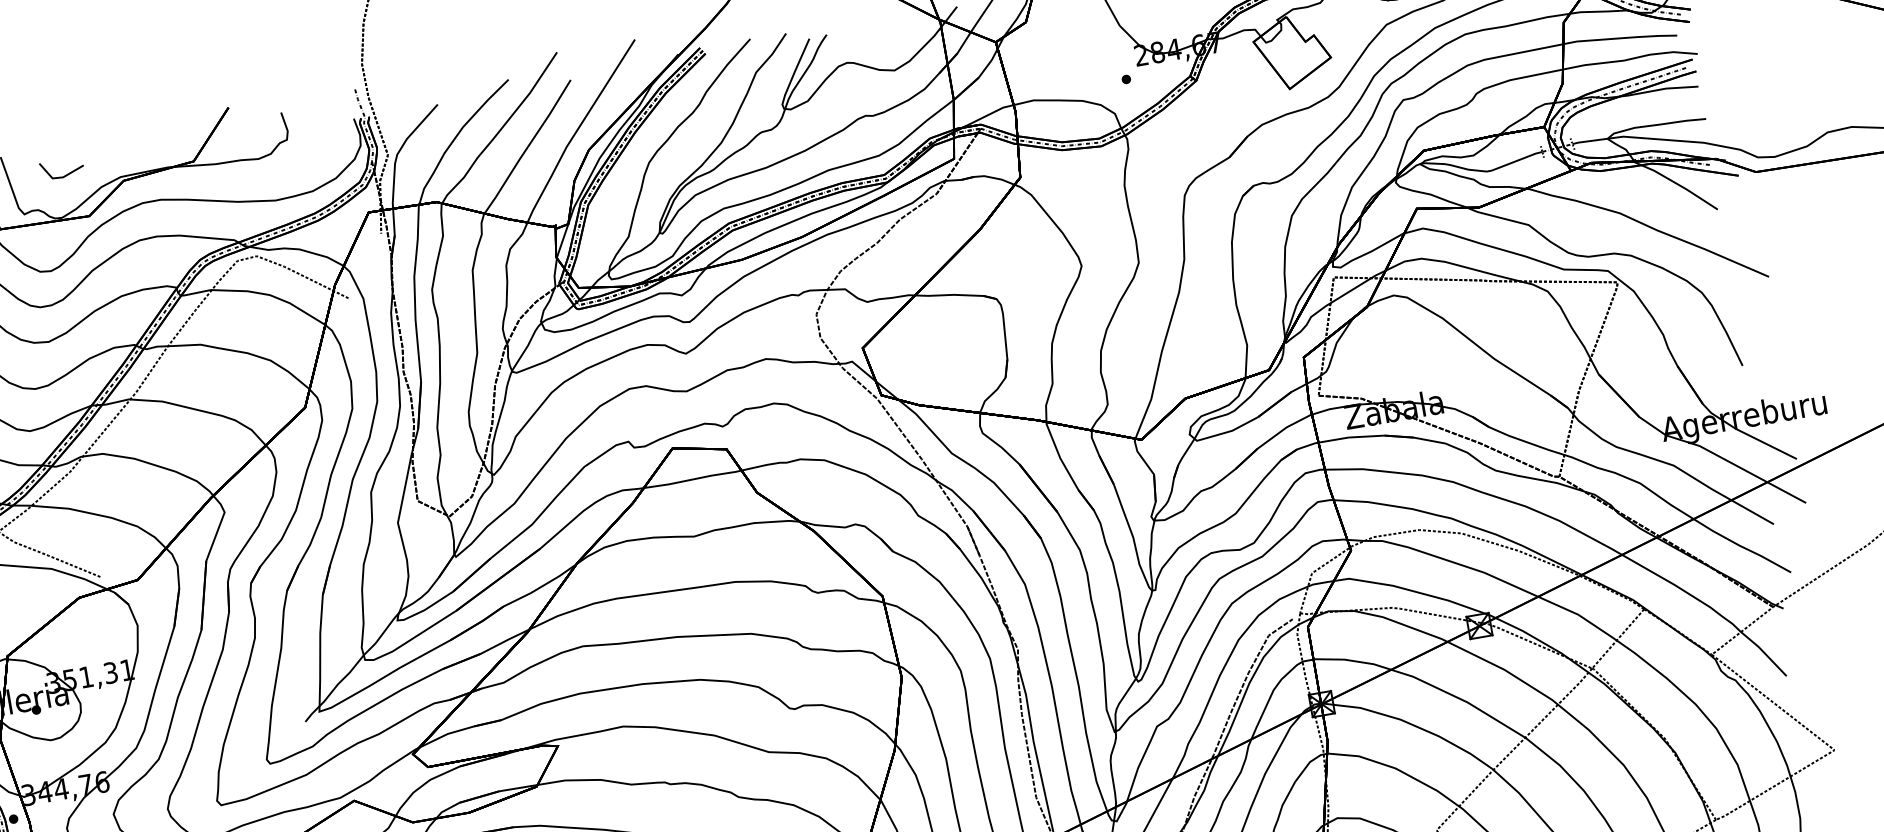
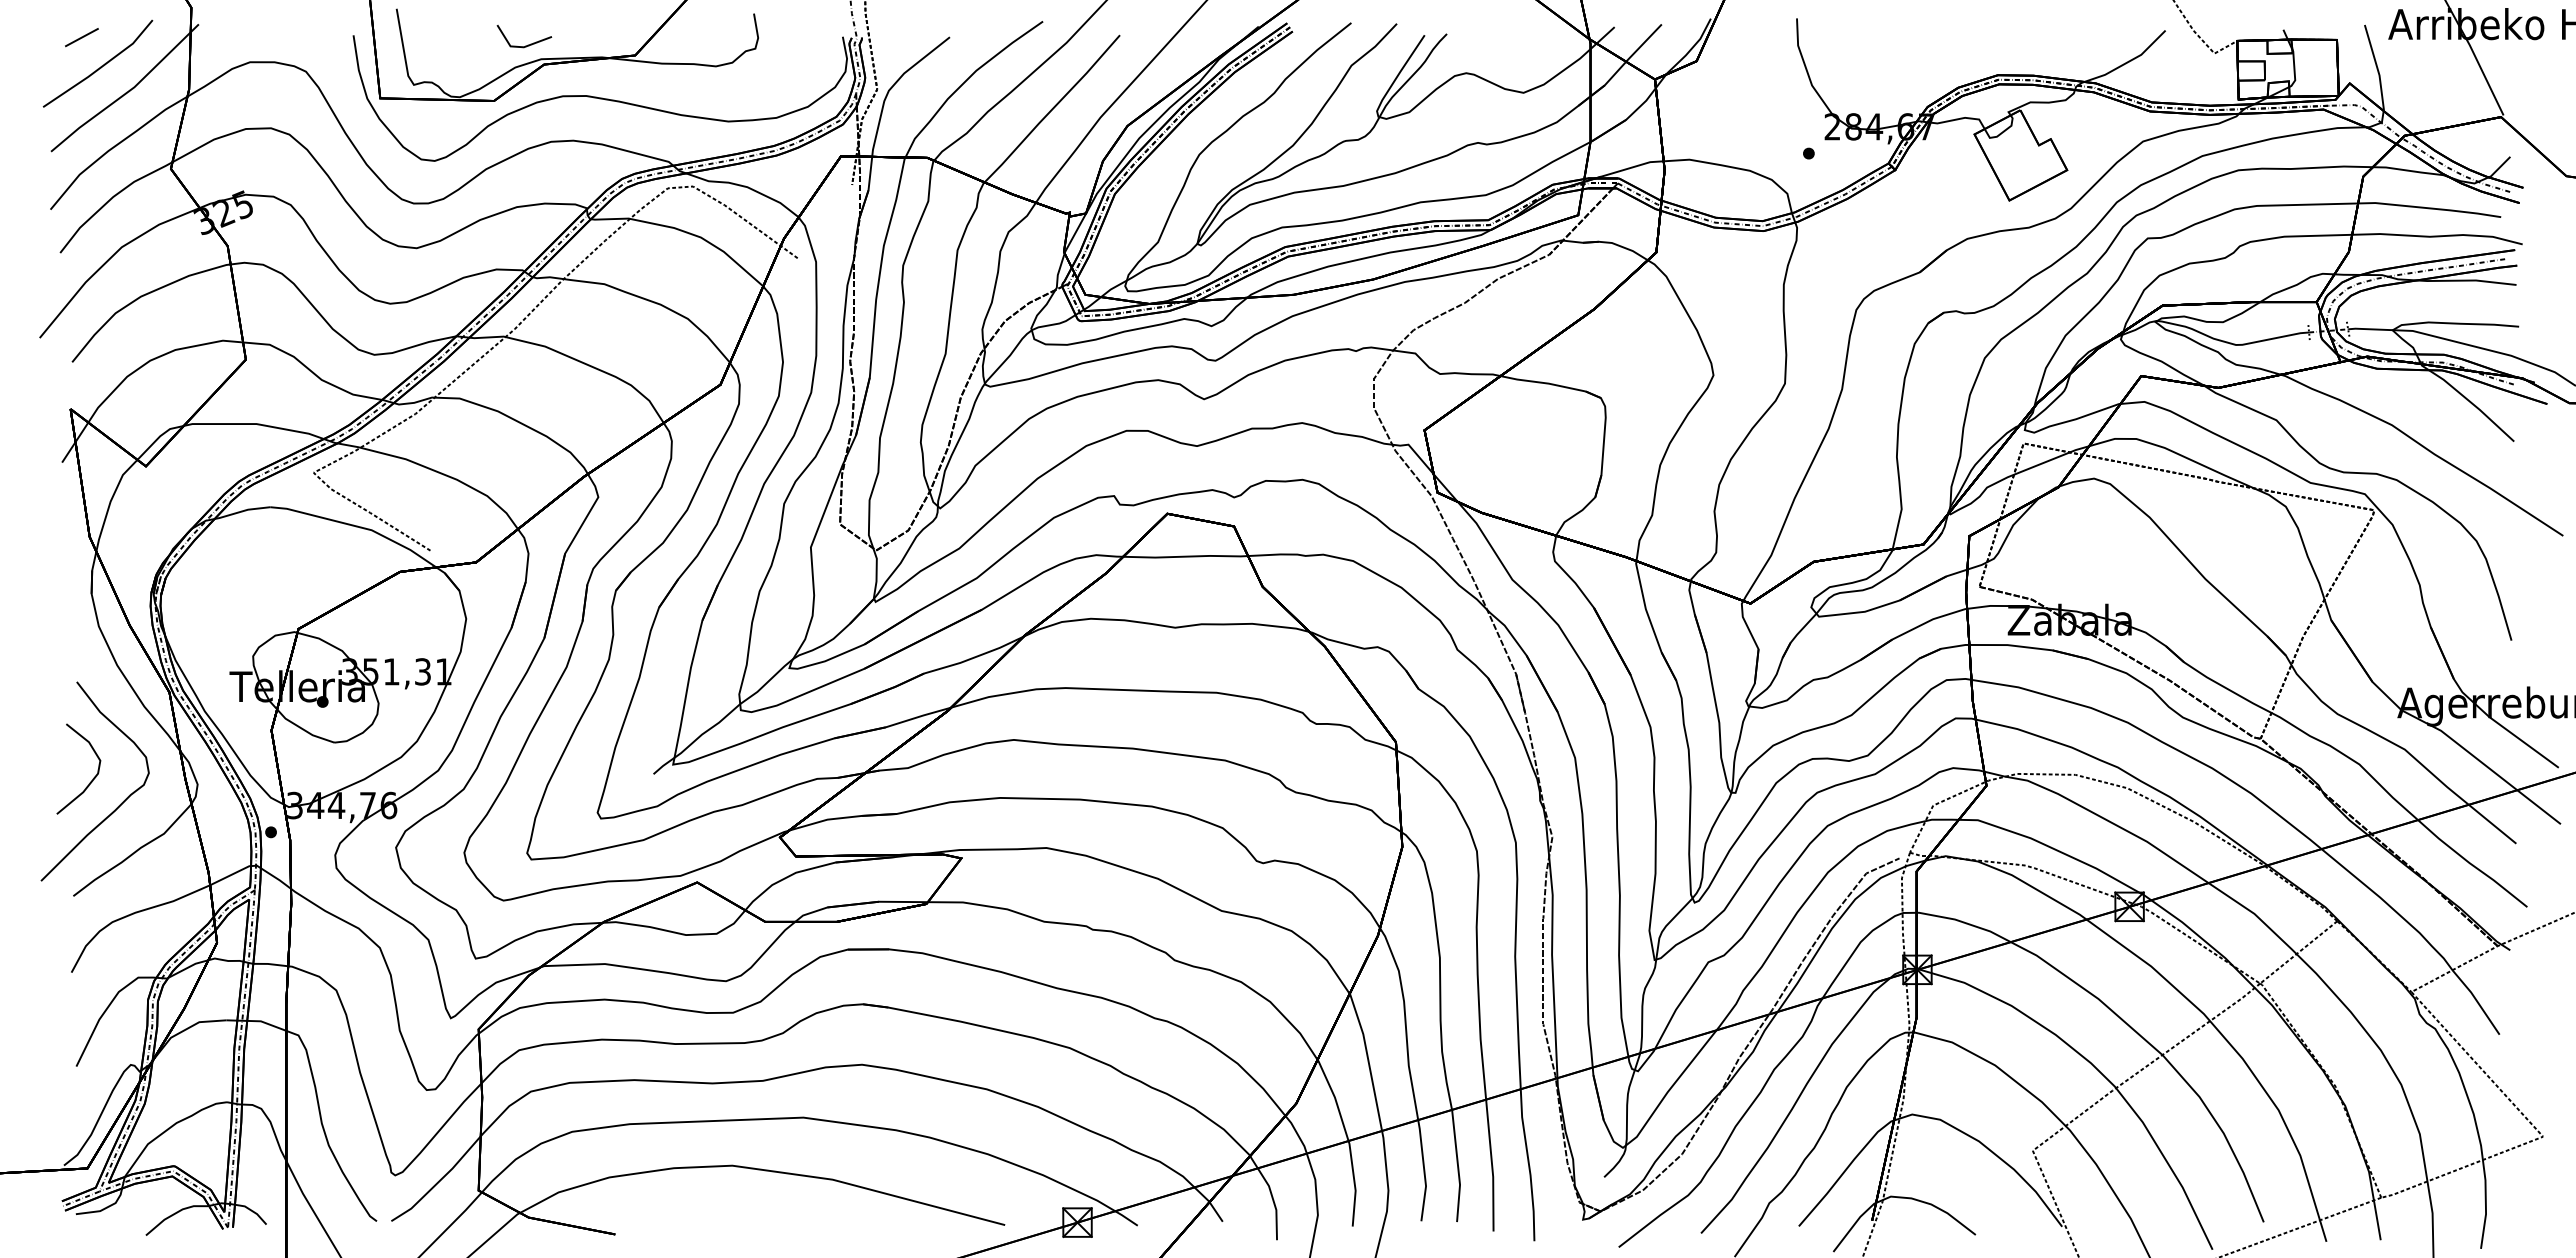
line: (66, 174) -> (528, 44), moved

